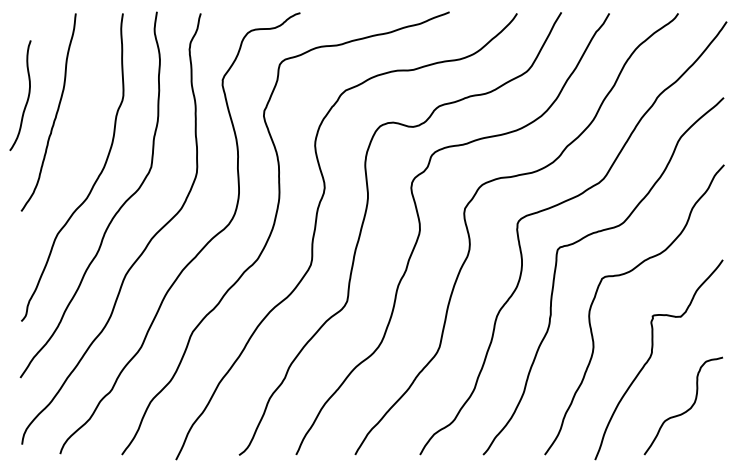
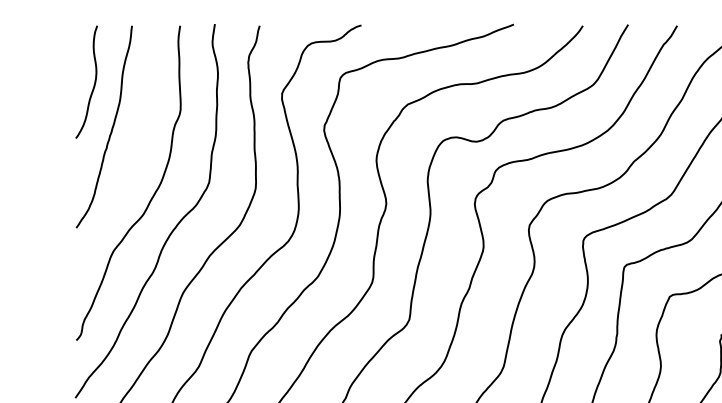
curve: (27, 96) -> (93, 83), moved

